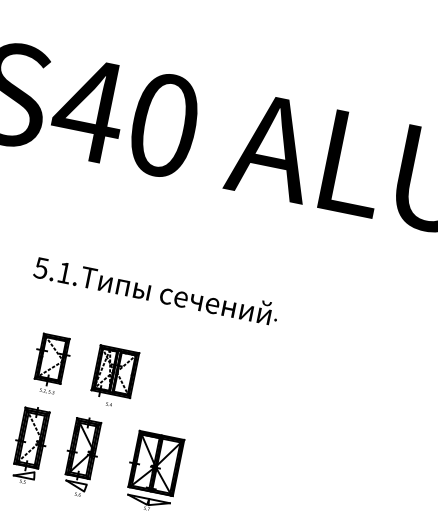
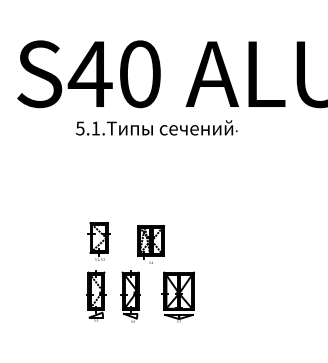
text: (156, 290) -> (156, 127), moved
part: (113, 376) -> (150, 244), moved

